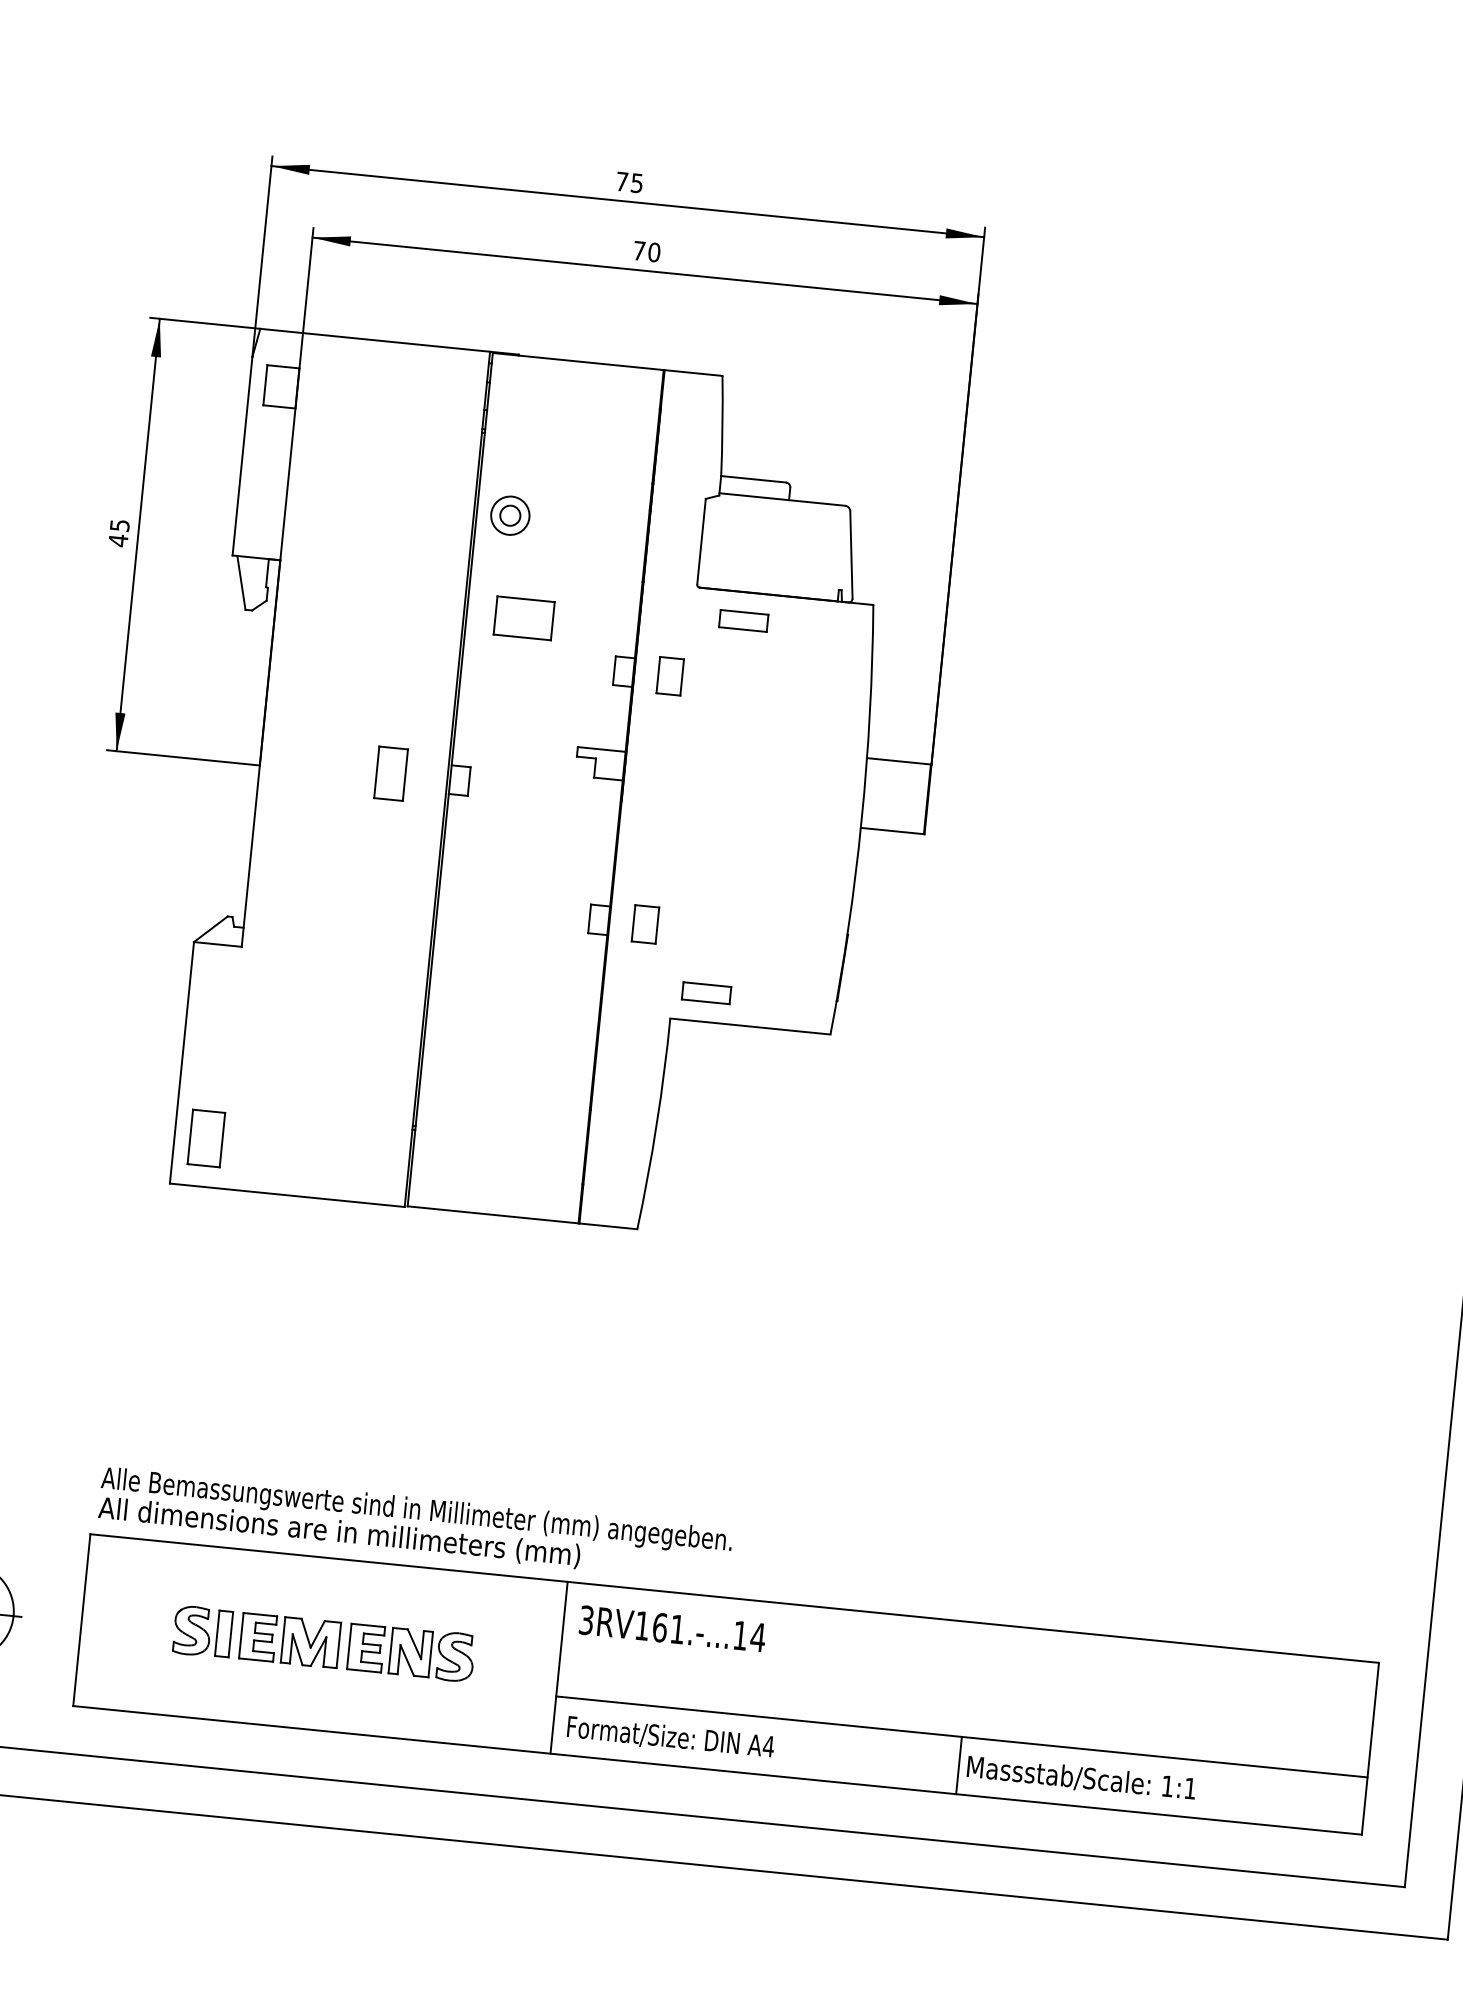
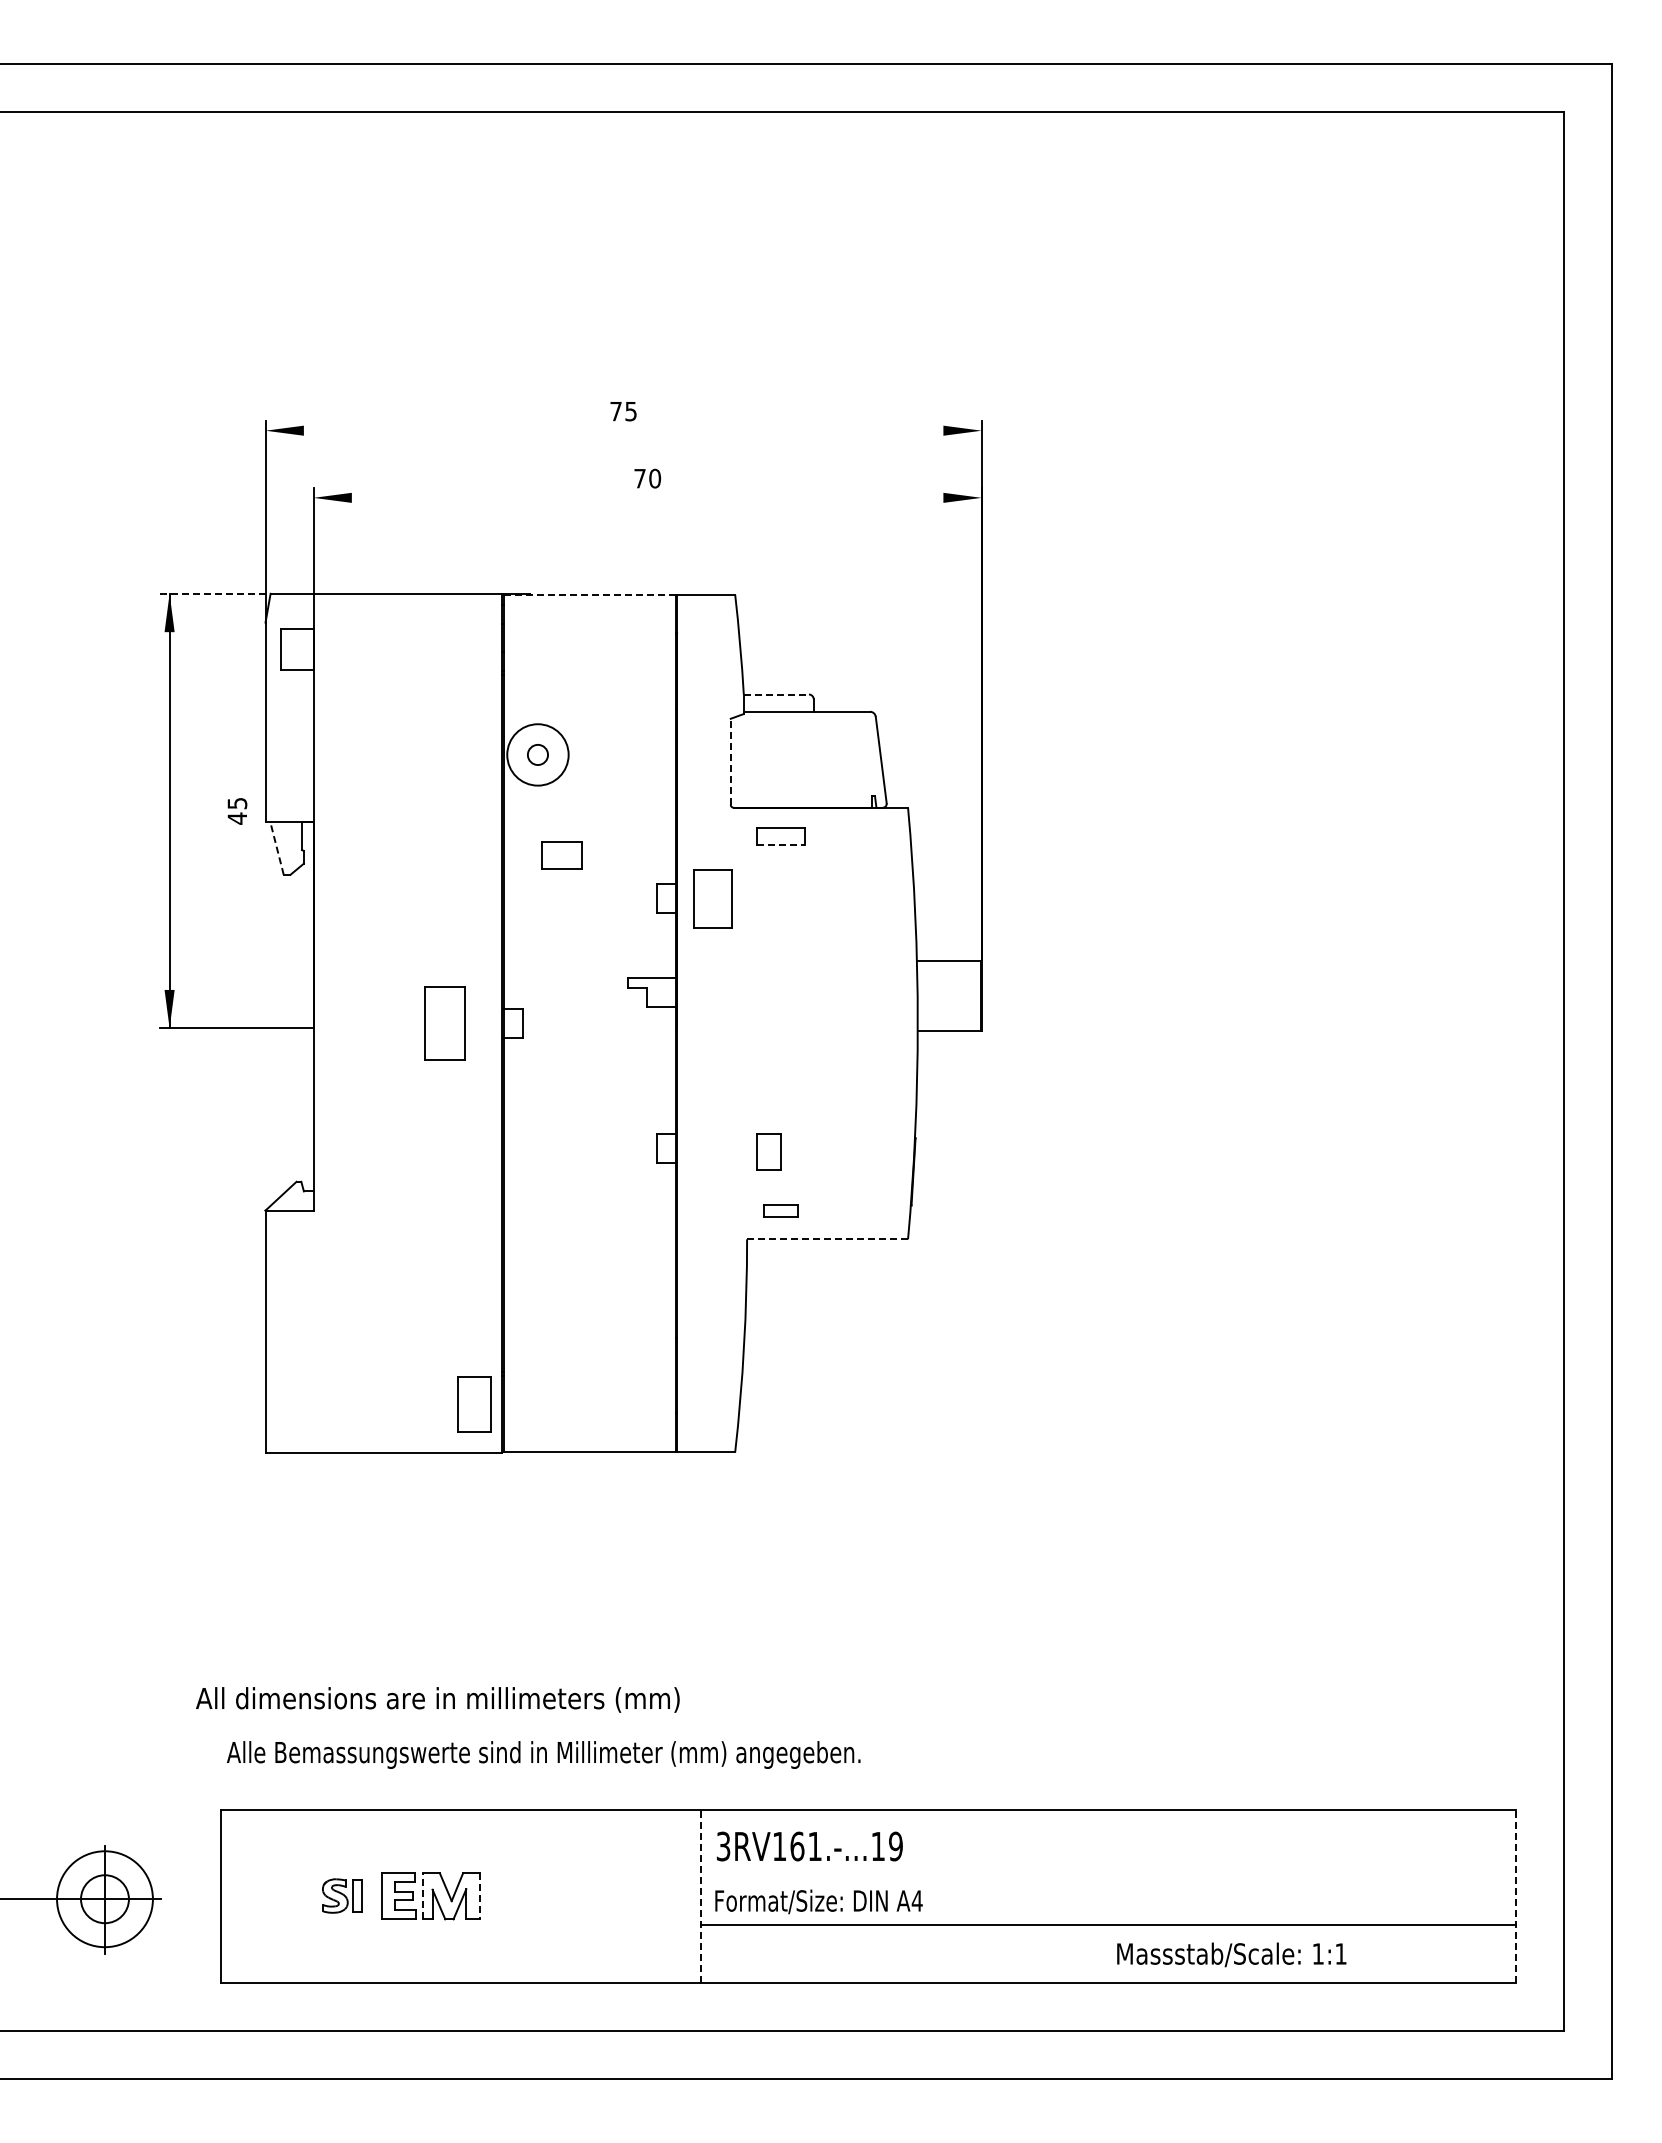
line: (627, 201) -> (623, 430), removed
line: (644, 270) -> (647, 497), removed
line: (205, 323) -> (215, 593), solid -> dashed
line: (578, 361) -> (590, 594), solid -> dashed
line: (753, 479) -> (776, 694), solid -> dashed
circle: (509, 515) -> (537, 754), size x1.6
text: (119, 533) -> (237, 811), moved
line: (701, 541) -> (730, 761), solid -> dashed
line: (240, 581) -> (276, 847), solid -> dashed
part: (523, 618) -> (561, 855), size x0.7
line: (742, 629) -> (780, 845), solid -> dashed
part: (669, 675) -> (712, 898), size x1.6
part: (390, 773) -> (444, 1023), size x1.4
part: (645, 923) -> (768, 1151), moved
part: (706, 993) -> (780, 1210), size x0.7
line: (751, 1026) -> (828, 1239), solid -> dashed
part: (206, 1138) -> (474, 1404), moved
text: (339, 1532) -> (437, 1699), moved
part: (202, 1631) -> (342, 1895), size x0.7
text: (757, 1637) -> (895, 1846), 3RV161.-...14 -> 3RV161.-...19
line: (283, 1640) -> (423, 1896), solid -> dashed
line: (338, 1645) -> (479, 1896), solid -> dashed
part: (411, 1652) -> (552, 1895), removed
line: (558, 1666) -> (700, 1895), solid -> dashed
text: (670, 1737) -> (818, 1901), moved
line: (1370, 1747) -> (1516, 1895), solid -> dashed
line: (959, 1765) -> (1108, 1953), removed

